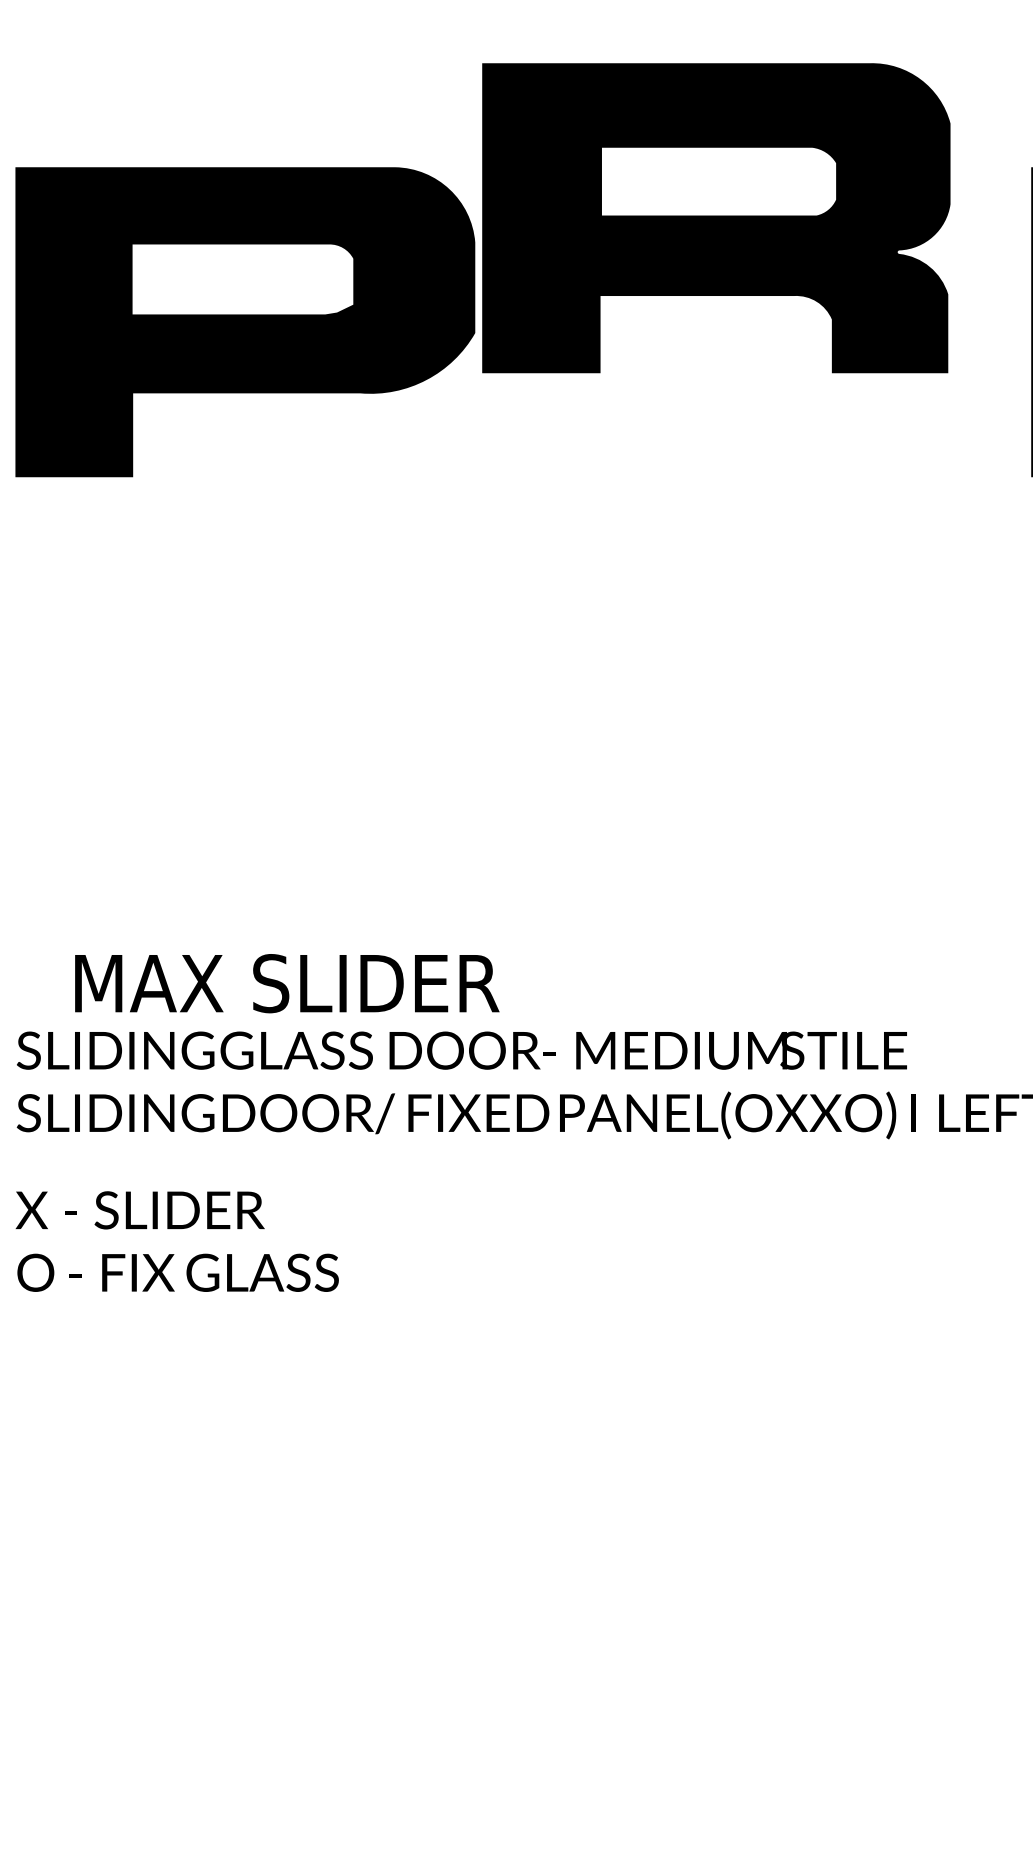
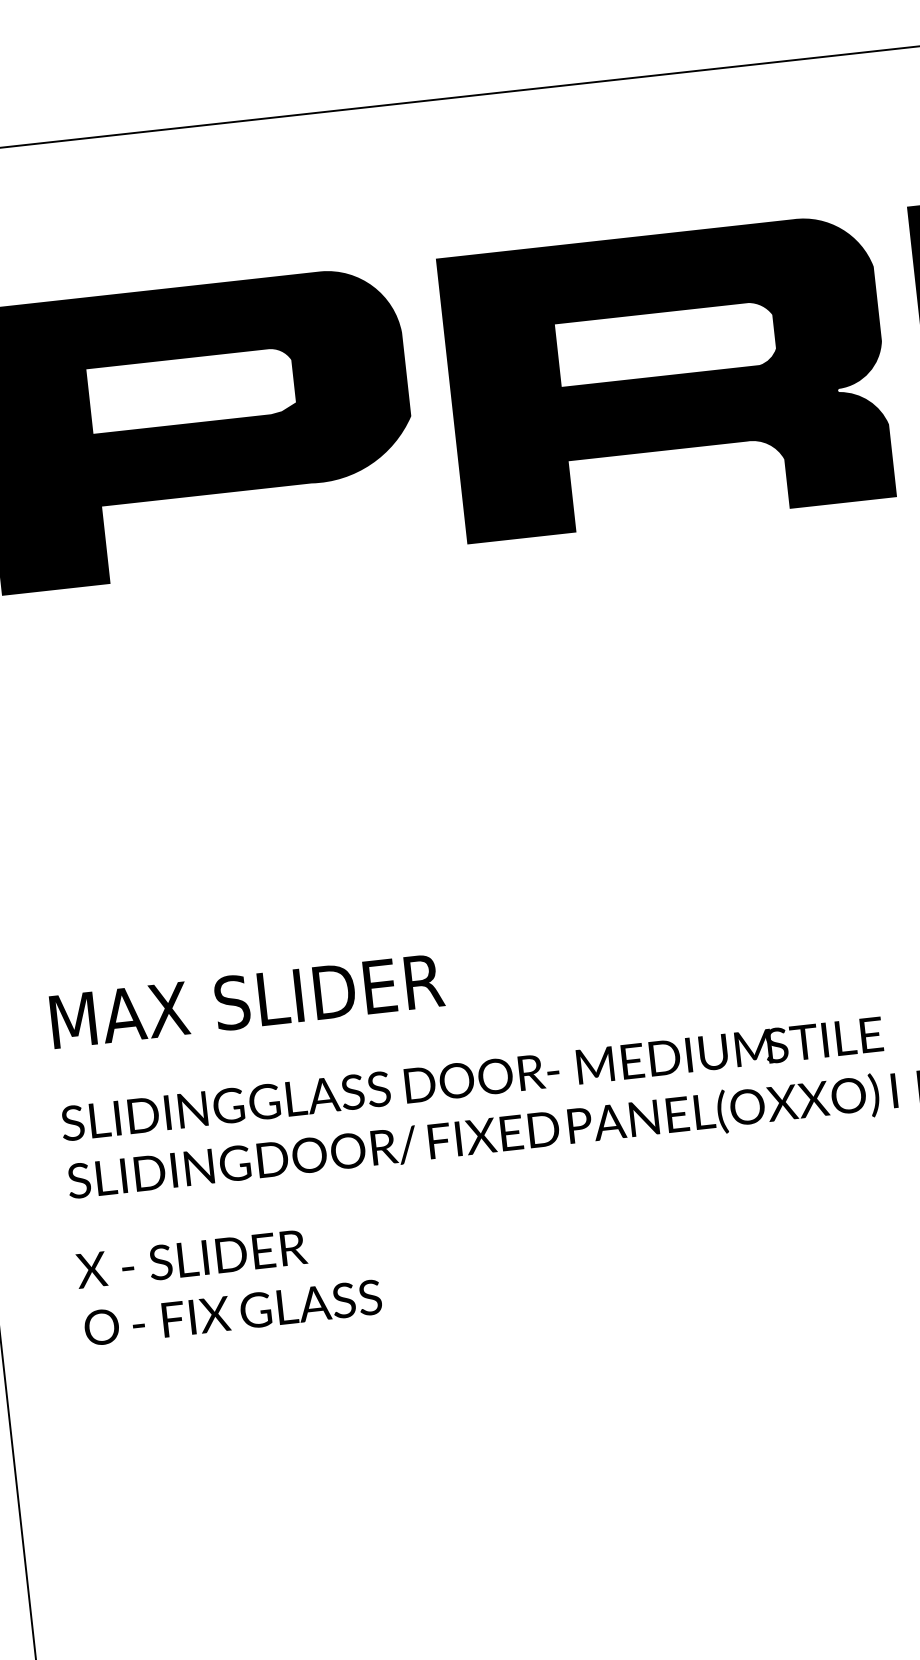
part: (716, 218) -> (667, 377), moved
text: (287, 983) -> (247, 1001), moved

